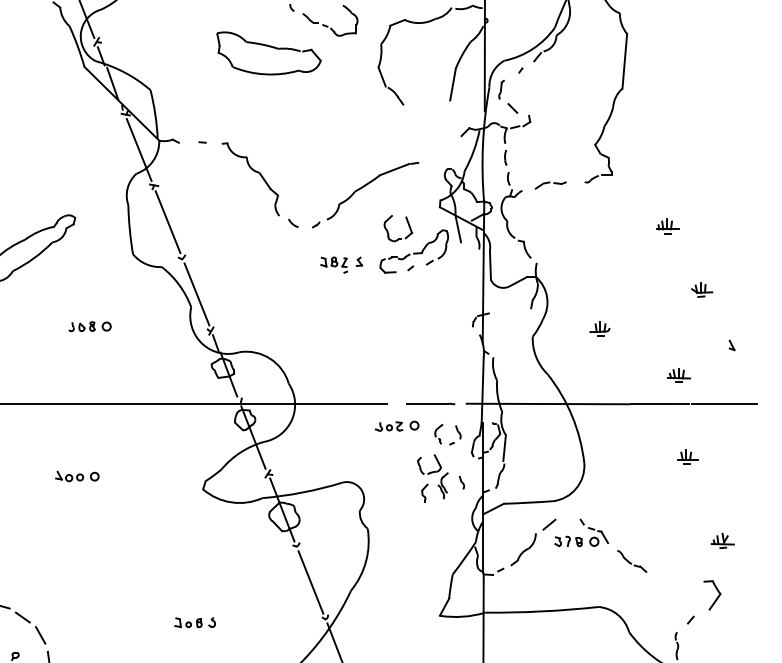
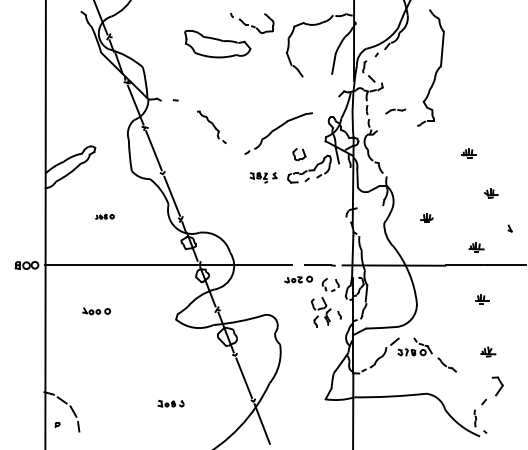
part: (259, 185) -> (211, 127), size x0.6
part: (550, 185) -> (395, 111), moved
part: (398, 228) -> (299, 154), size x0.7
part: (89, 326) -> (104, 216), size x0.7
part: (723, 540) -> (488, 351), moved

